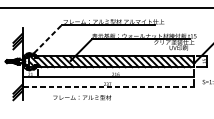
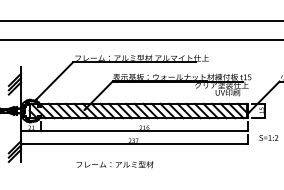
line: (48, 38) -> (55, 80), dashed -> solid
line: (108, 86) -> (134, 144), dashed -> solid
text: (81, 97) -> (114, 164), moved

